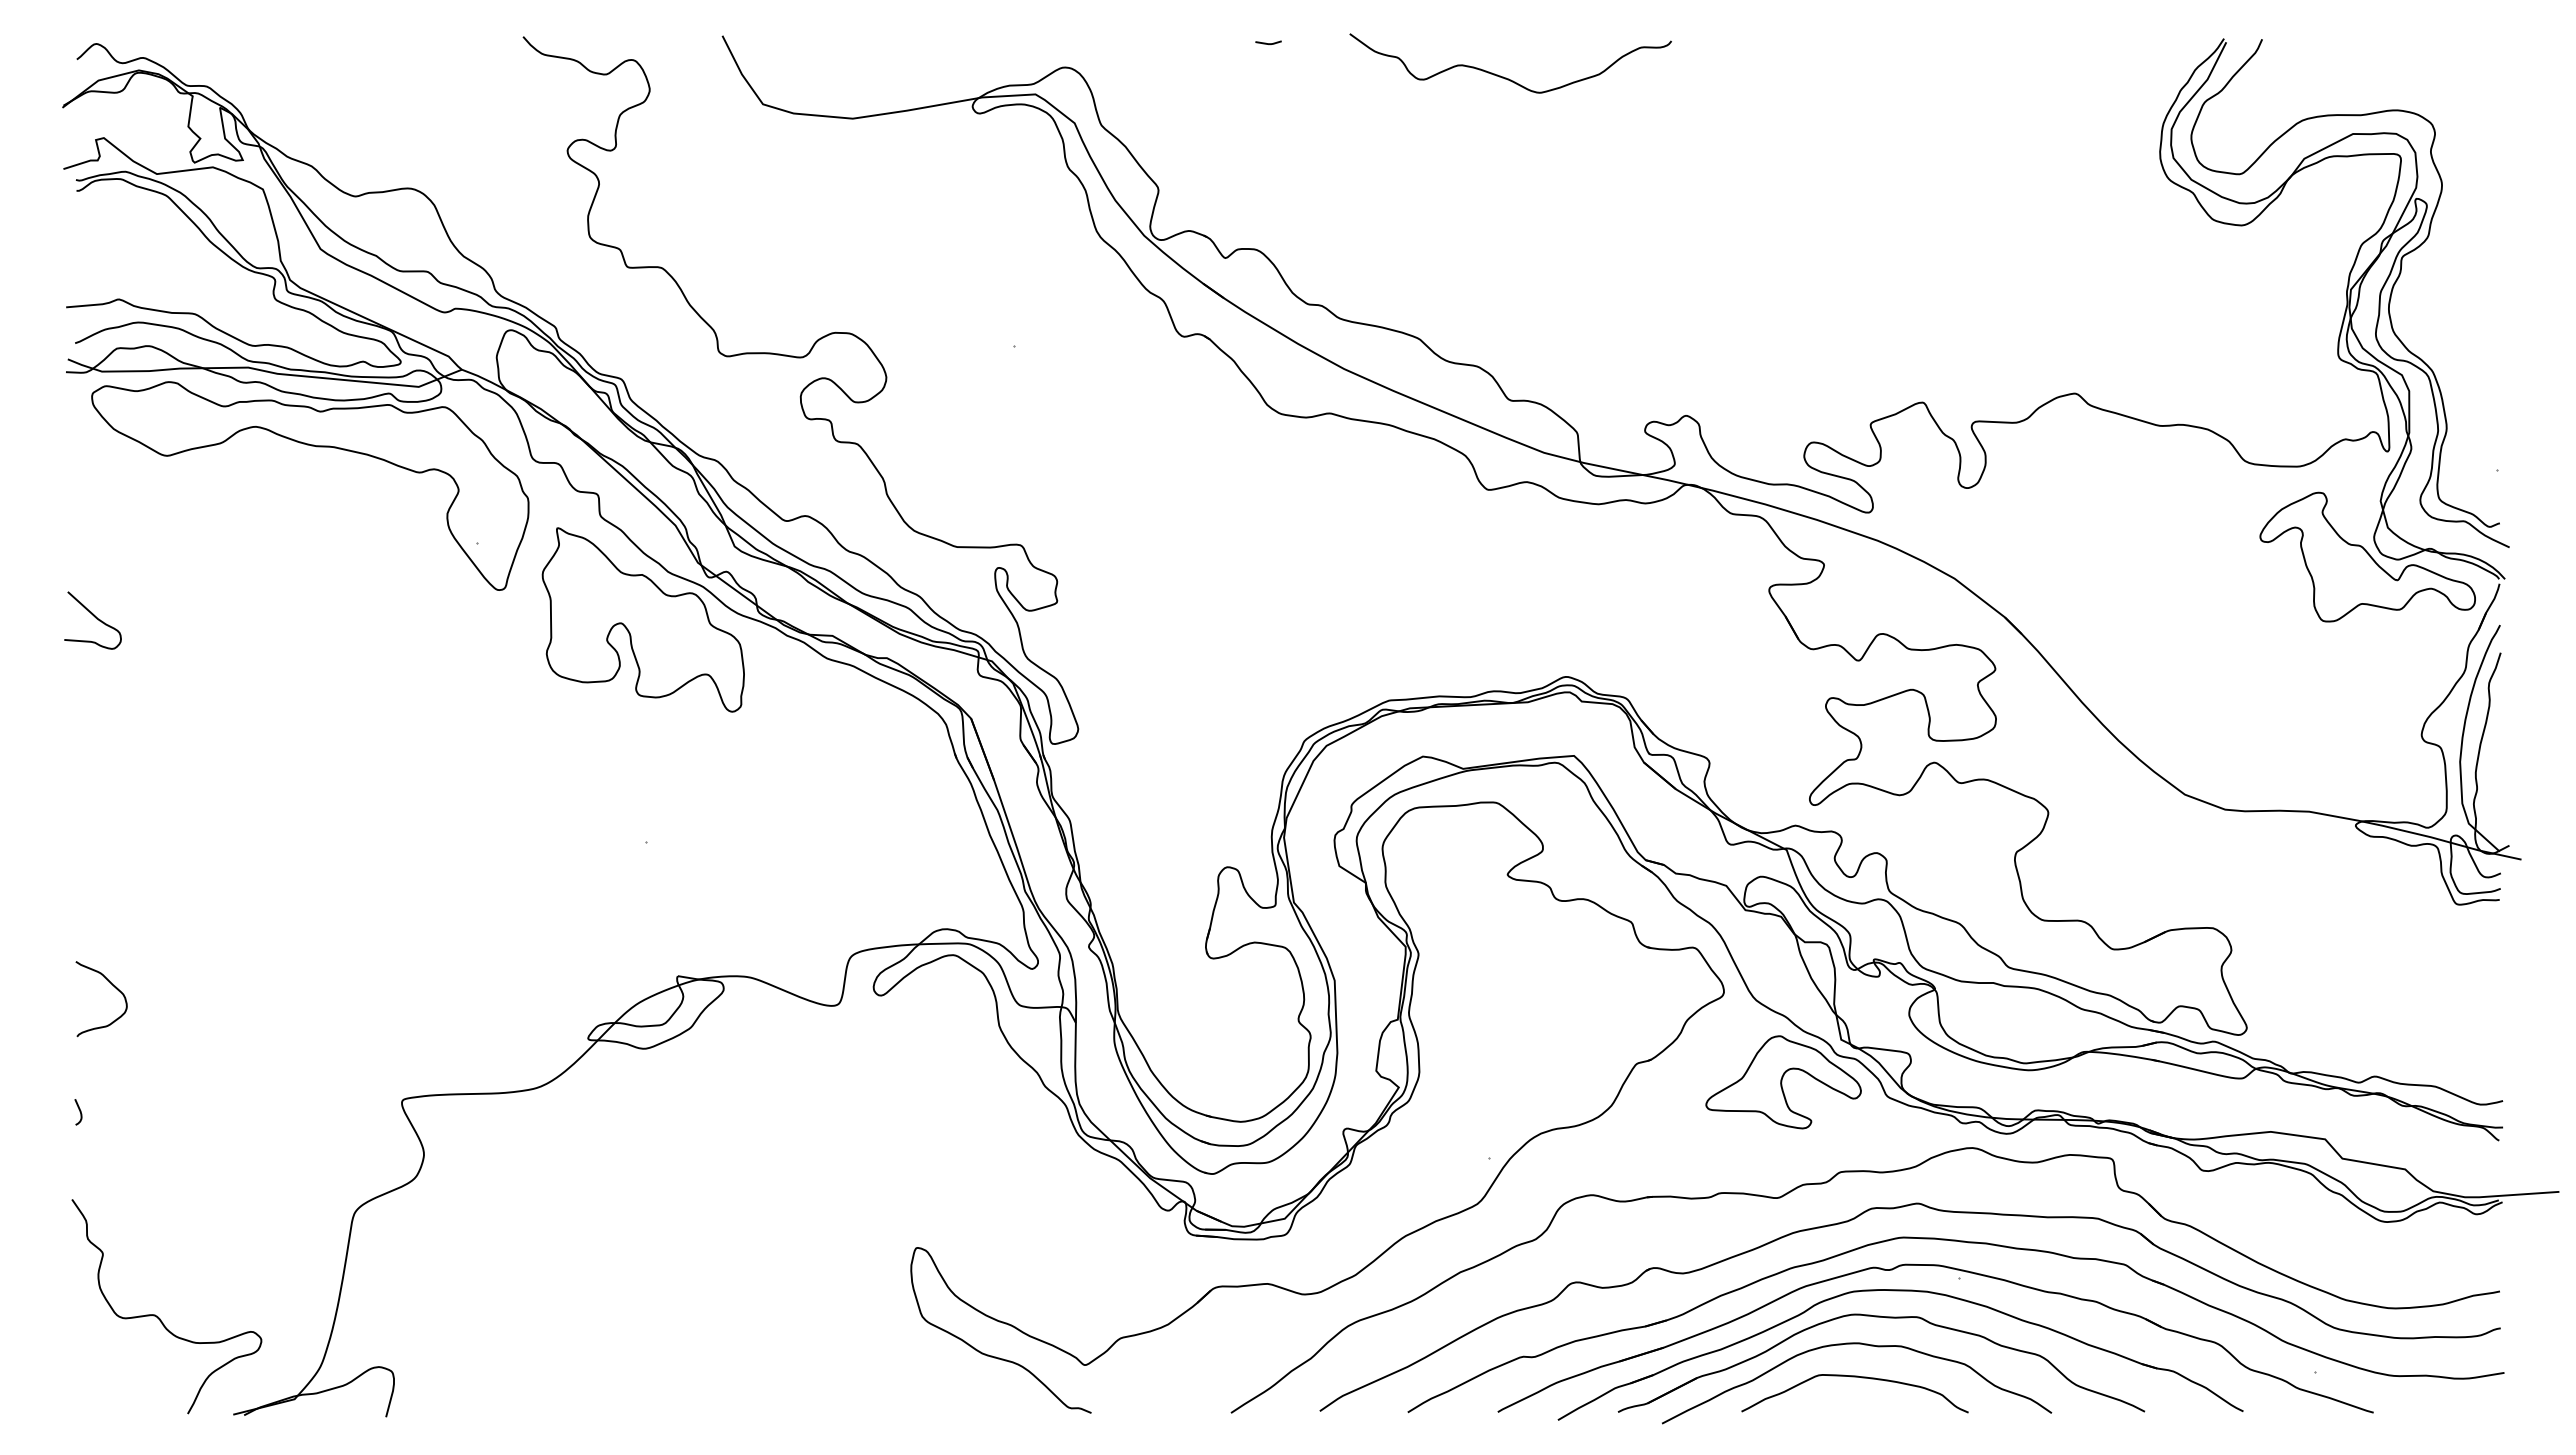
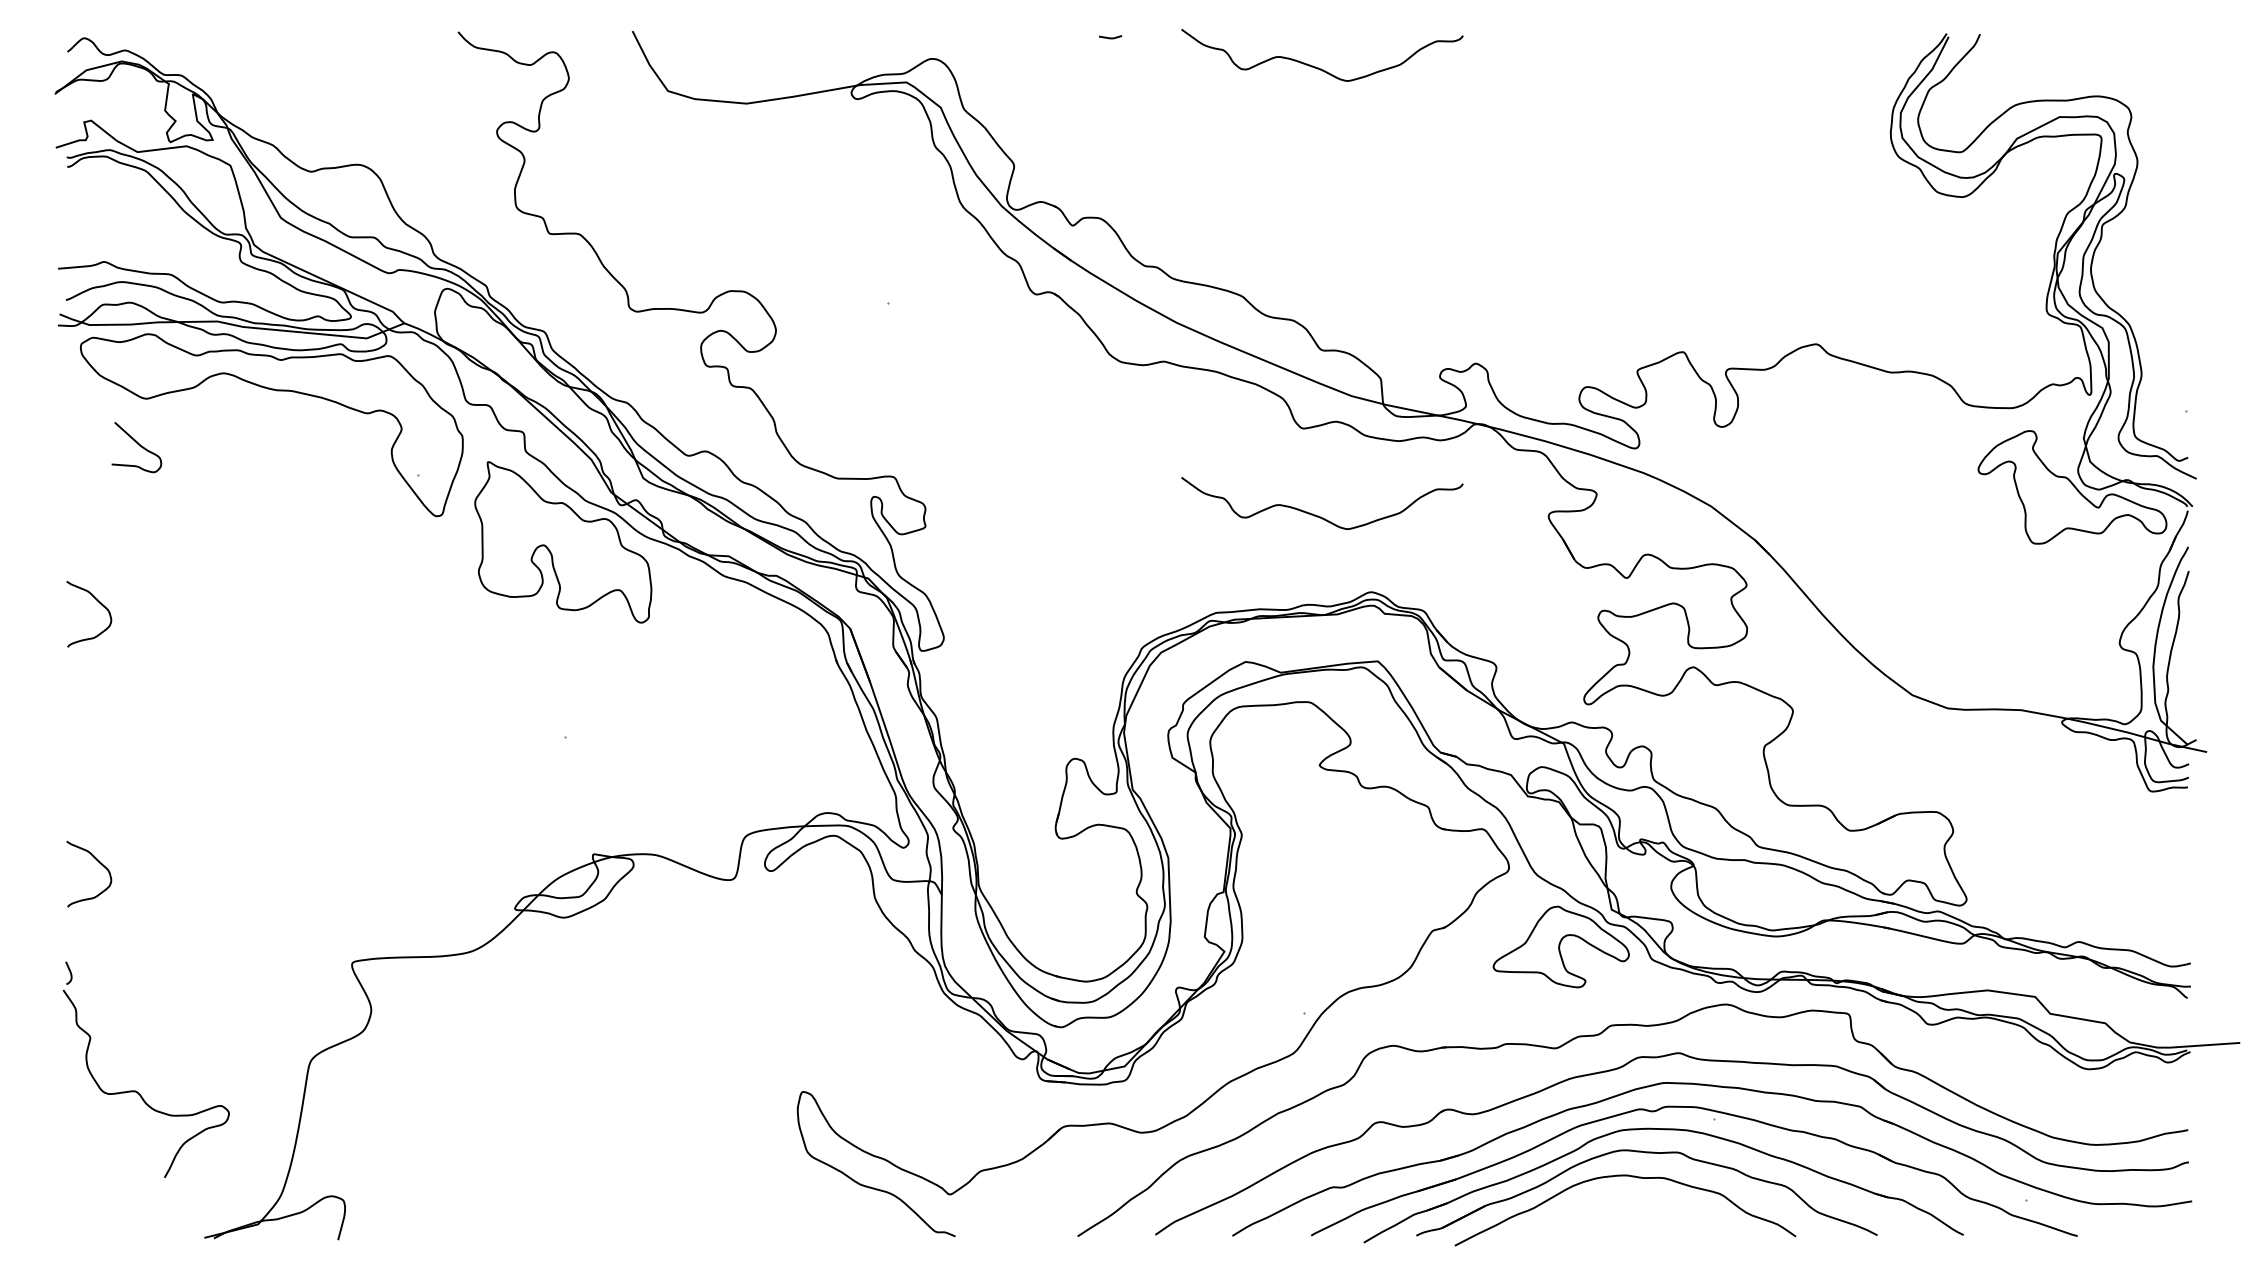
curve: (1506, 589) -> (1318, 515), added
curve: (94, 617) -> (138, 444), moved
curve: (113, 689) -> (99, 603), added
curve: (158, 1316) -> (138, 1092), moved
curve: (1854, 1377) -> (1623, 1205), removed

